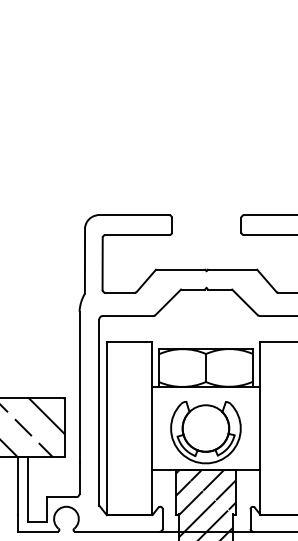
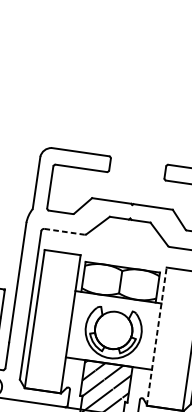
line: (128, 316) -> (64, 232), solid -> dashed
line: (259, 428) -> (156, 336), solid -> dashed

